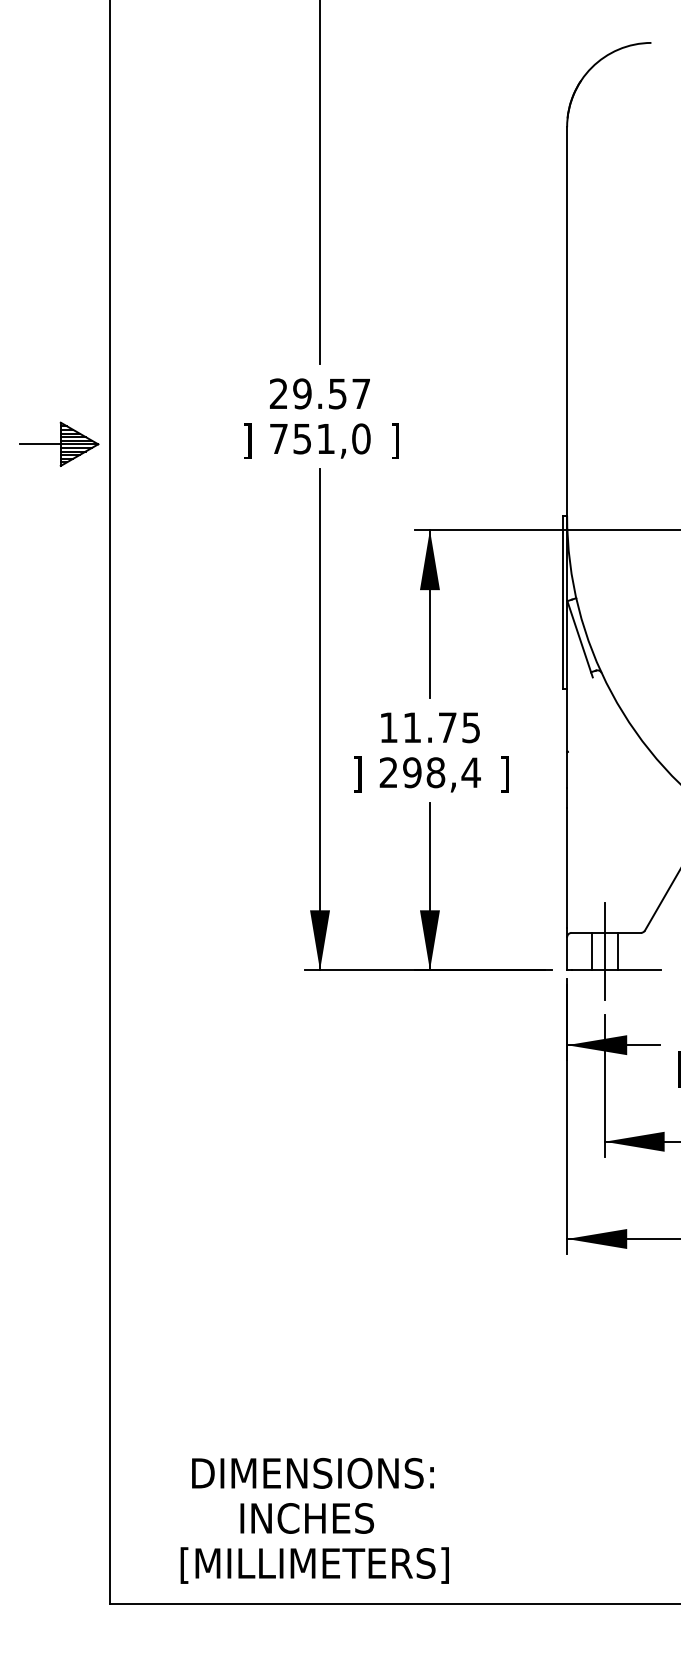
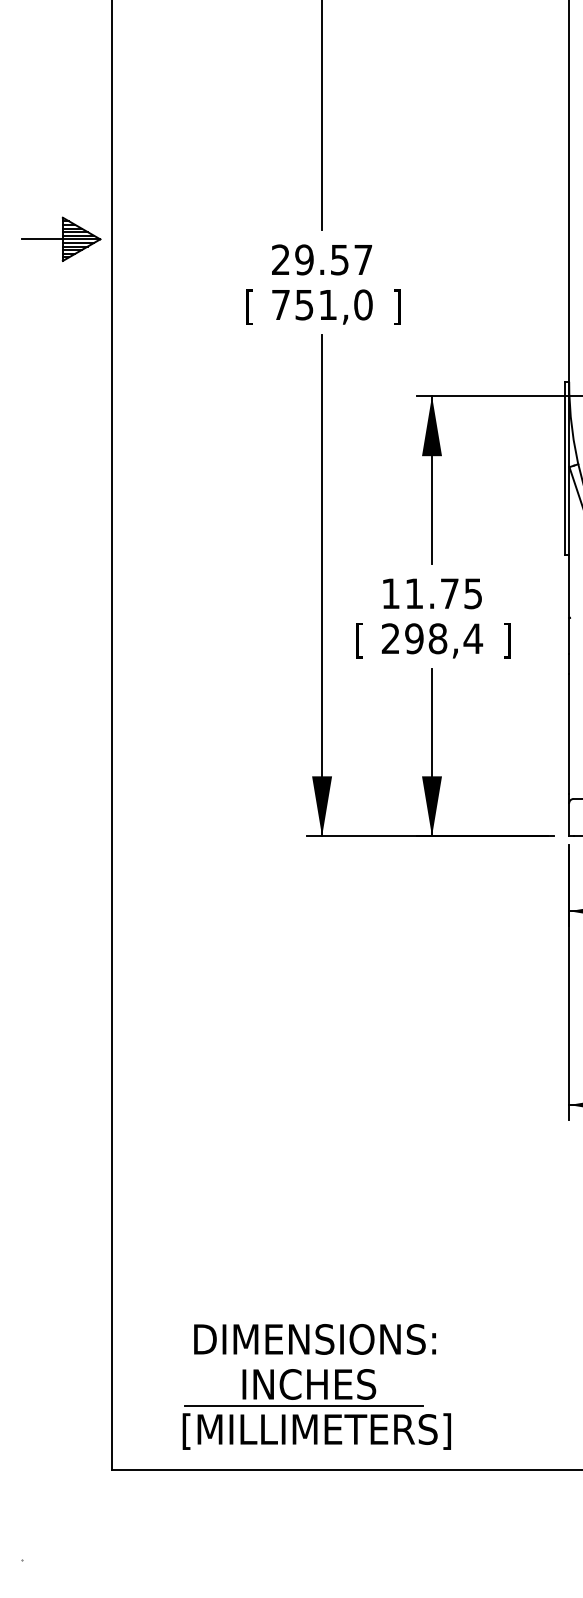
text: (247, 440) -> (249, 306), ] -> [
part: (59, 443) -> (61, 238), moved
text: (357, 774) -> (359, 640), ] -> [
line: (301, 1540) -> (303, 1406), added

